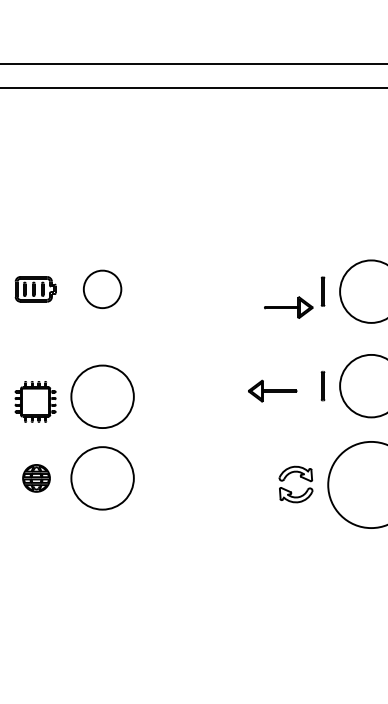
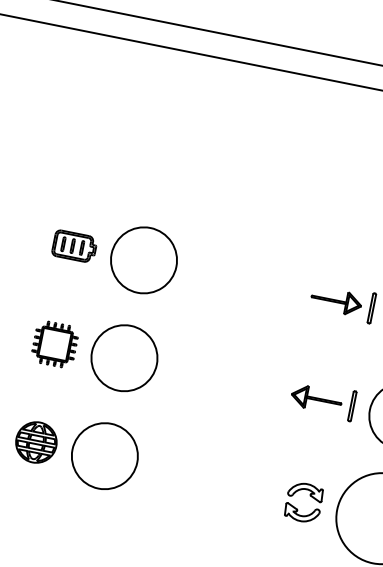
part: (102, 289) -> (143, 260), size x1.67
part: (288, 307) -> (336, 301), moved
part: (272, 390) -> (316, 398), moved
part: (102, 396) -> (124, 357), moved
part: (35, 401) -> (54, 344), moved
part: (36, 478) -> (36, 442), size x1.43

